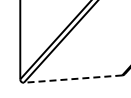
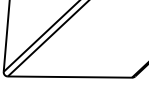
line: (72, 79) -> (69, 77), dashed -> solid

